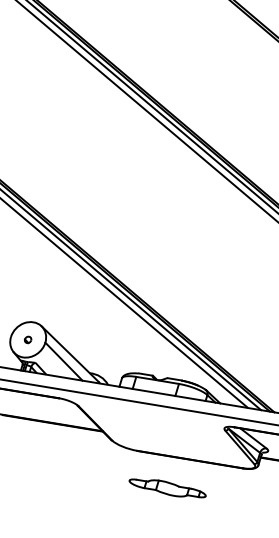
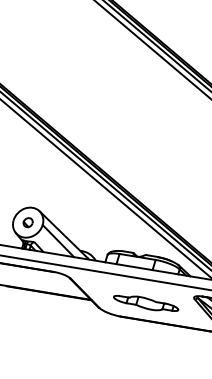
part: (27, 339) -> (27, 222), size x1.67
part: (167, 488) -> (145, 303), moved

